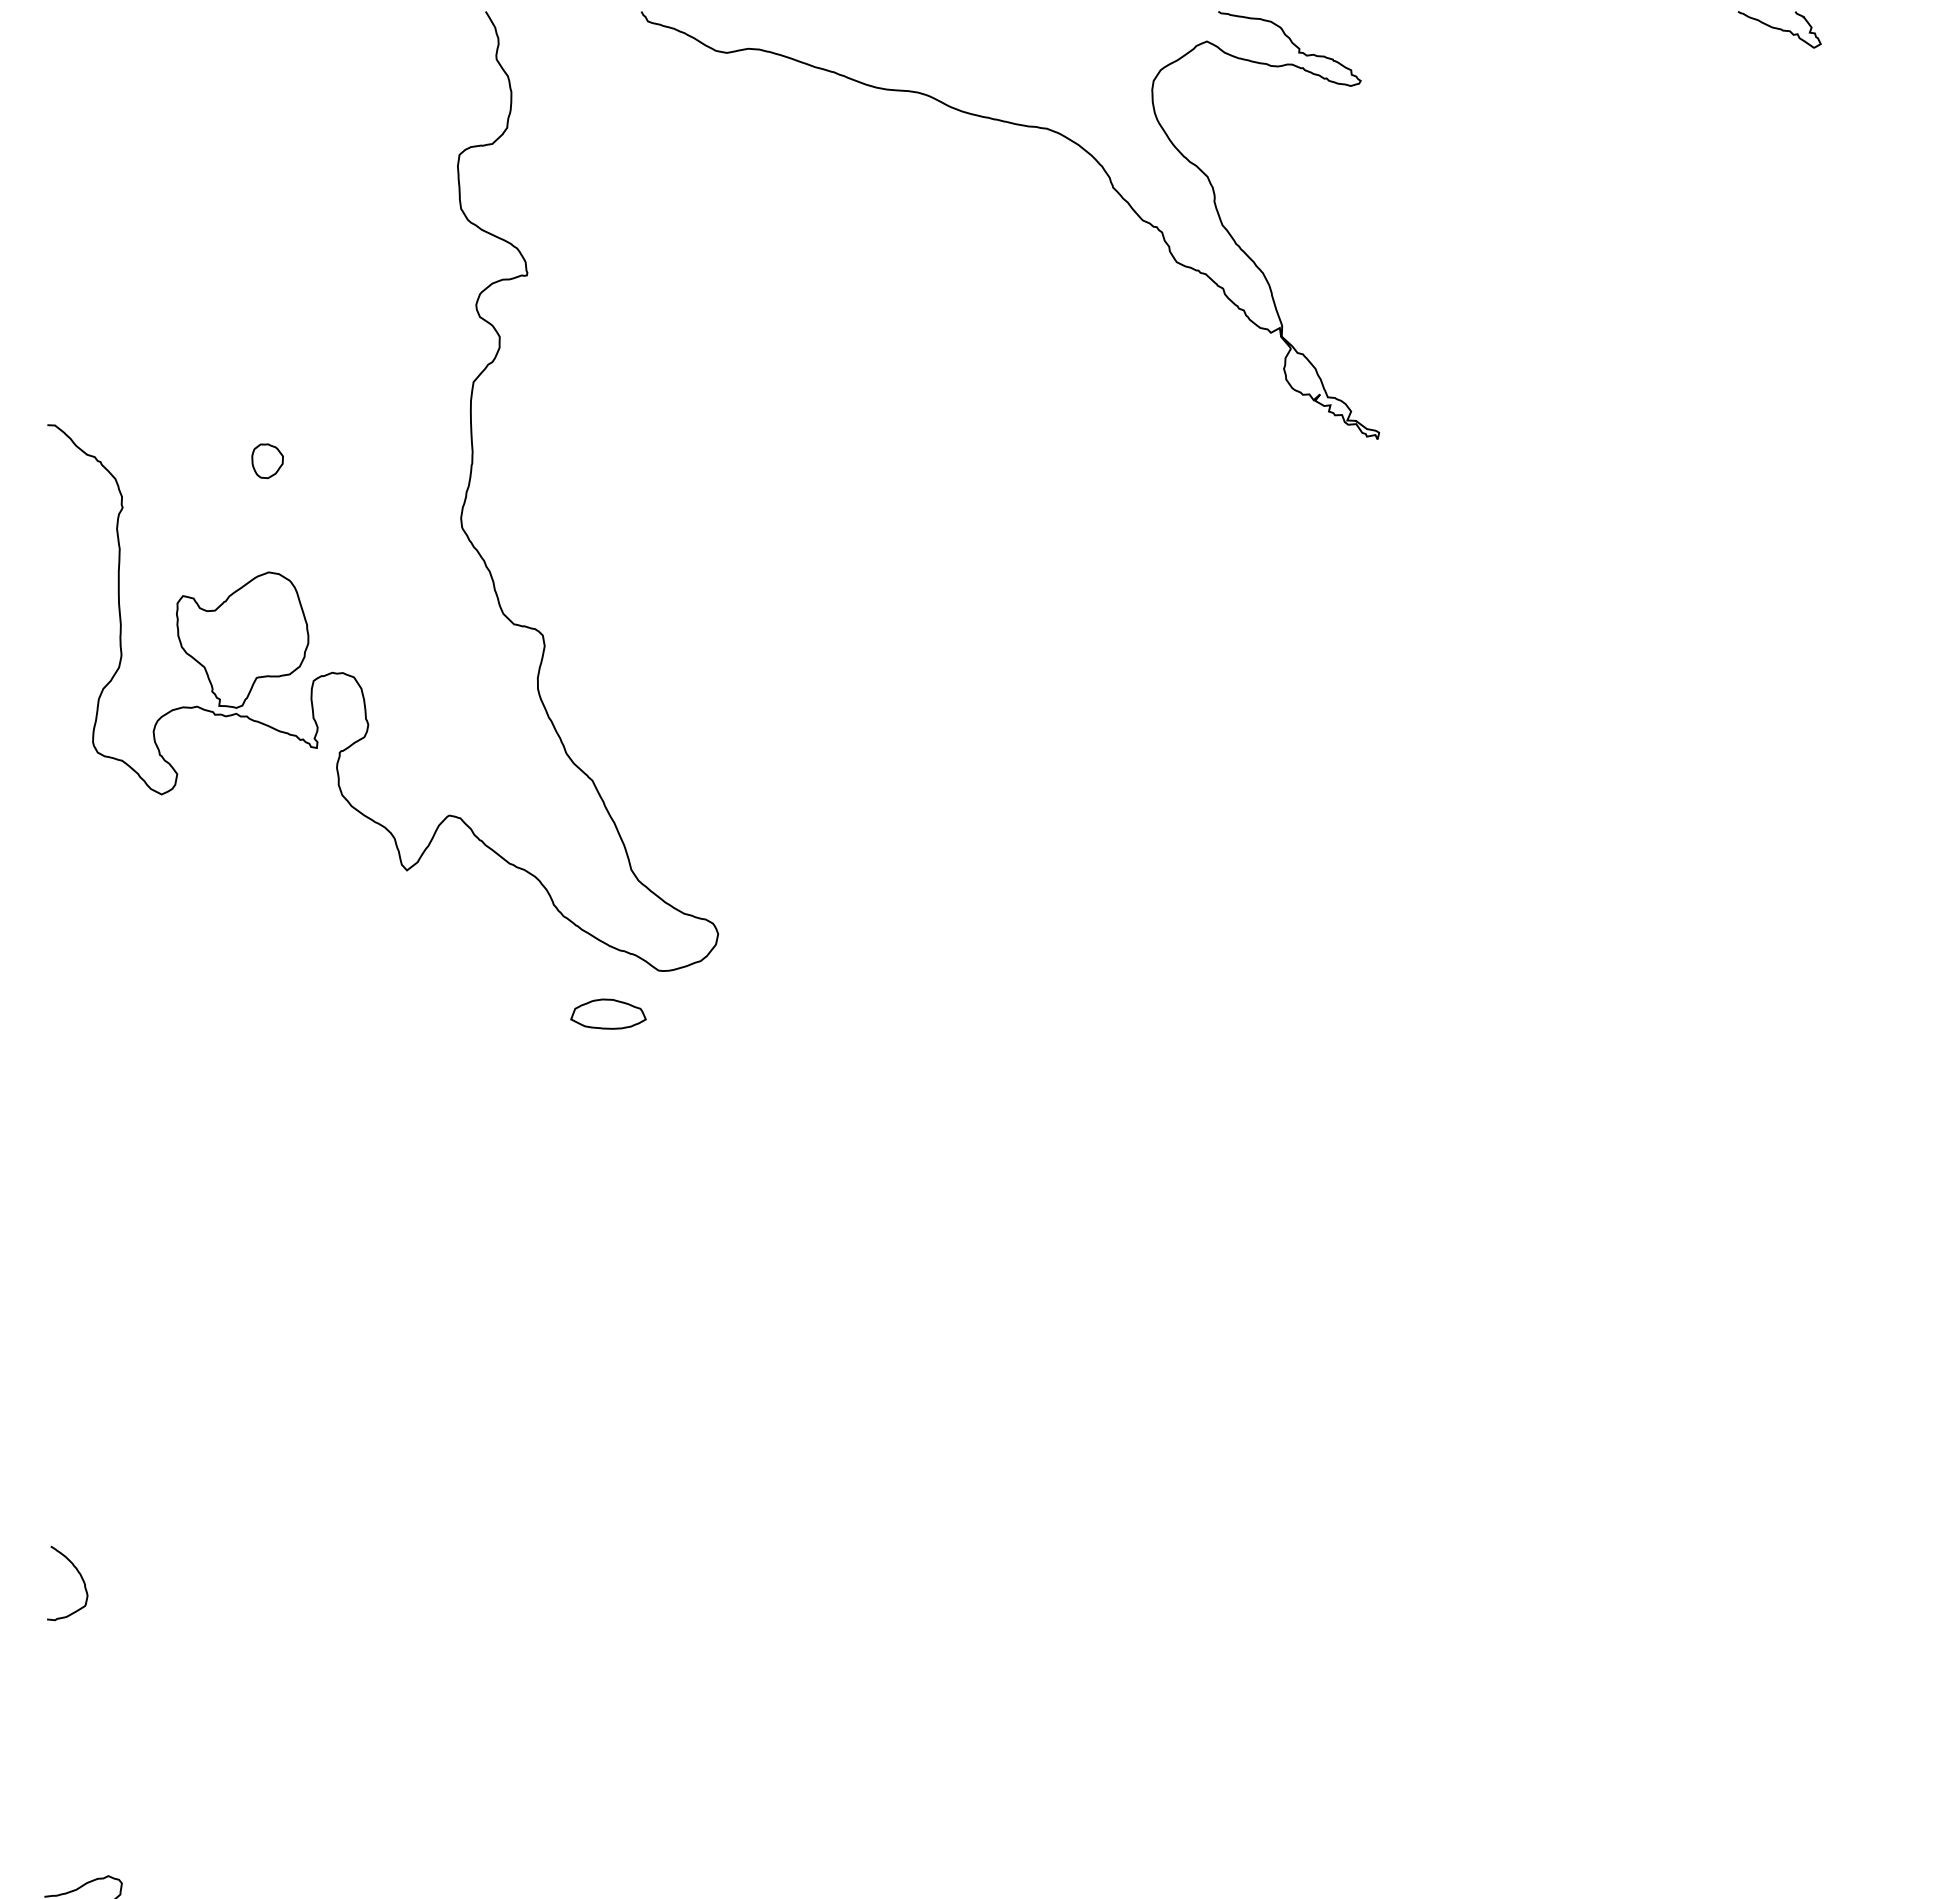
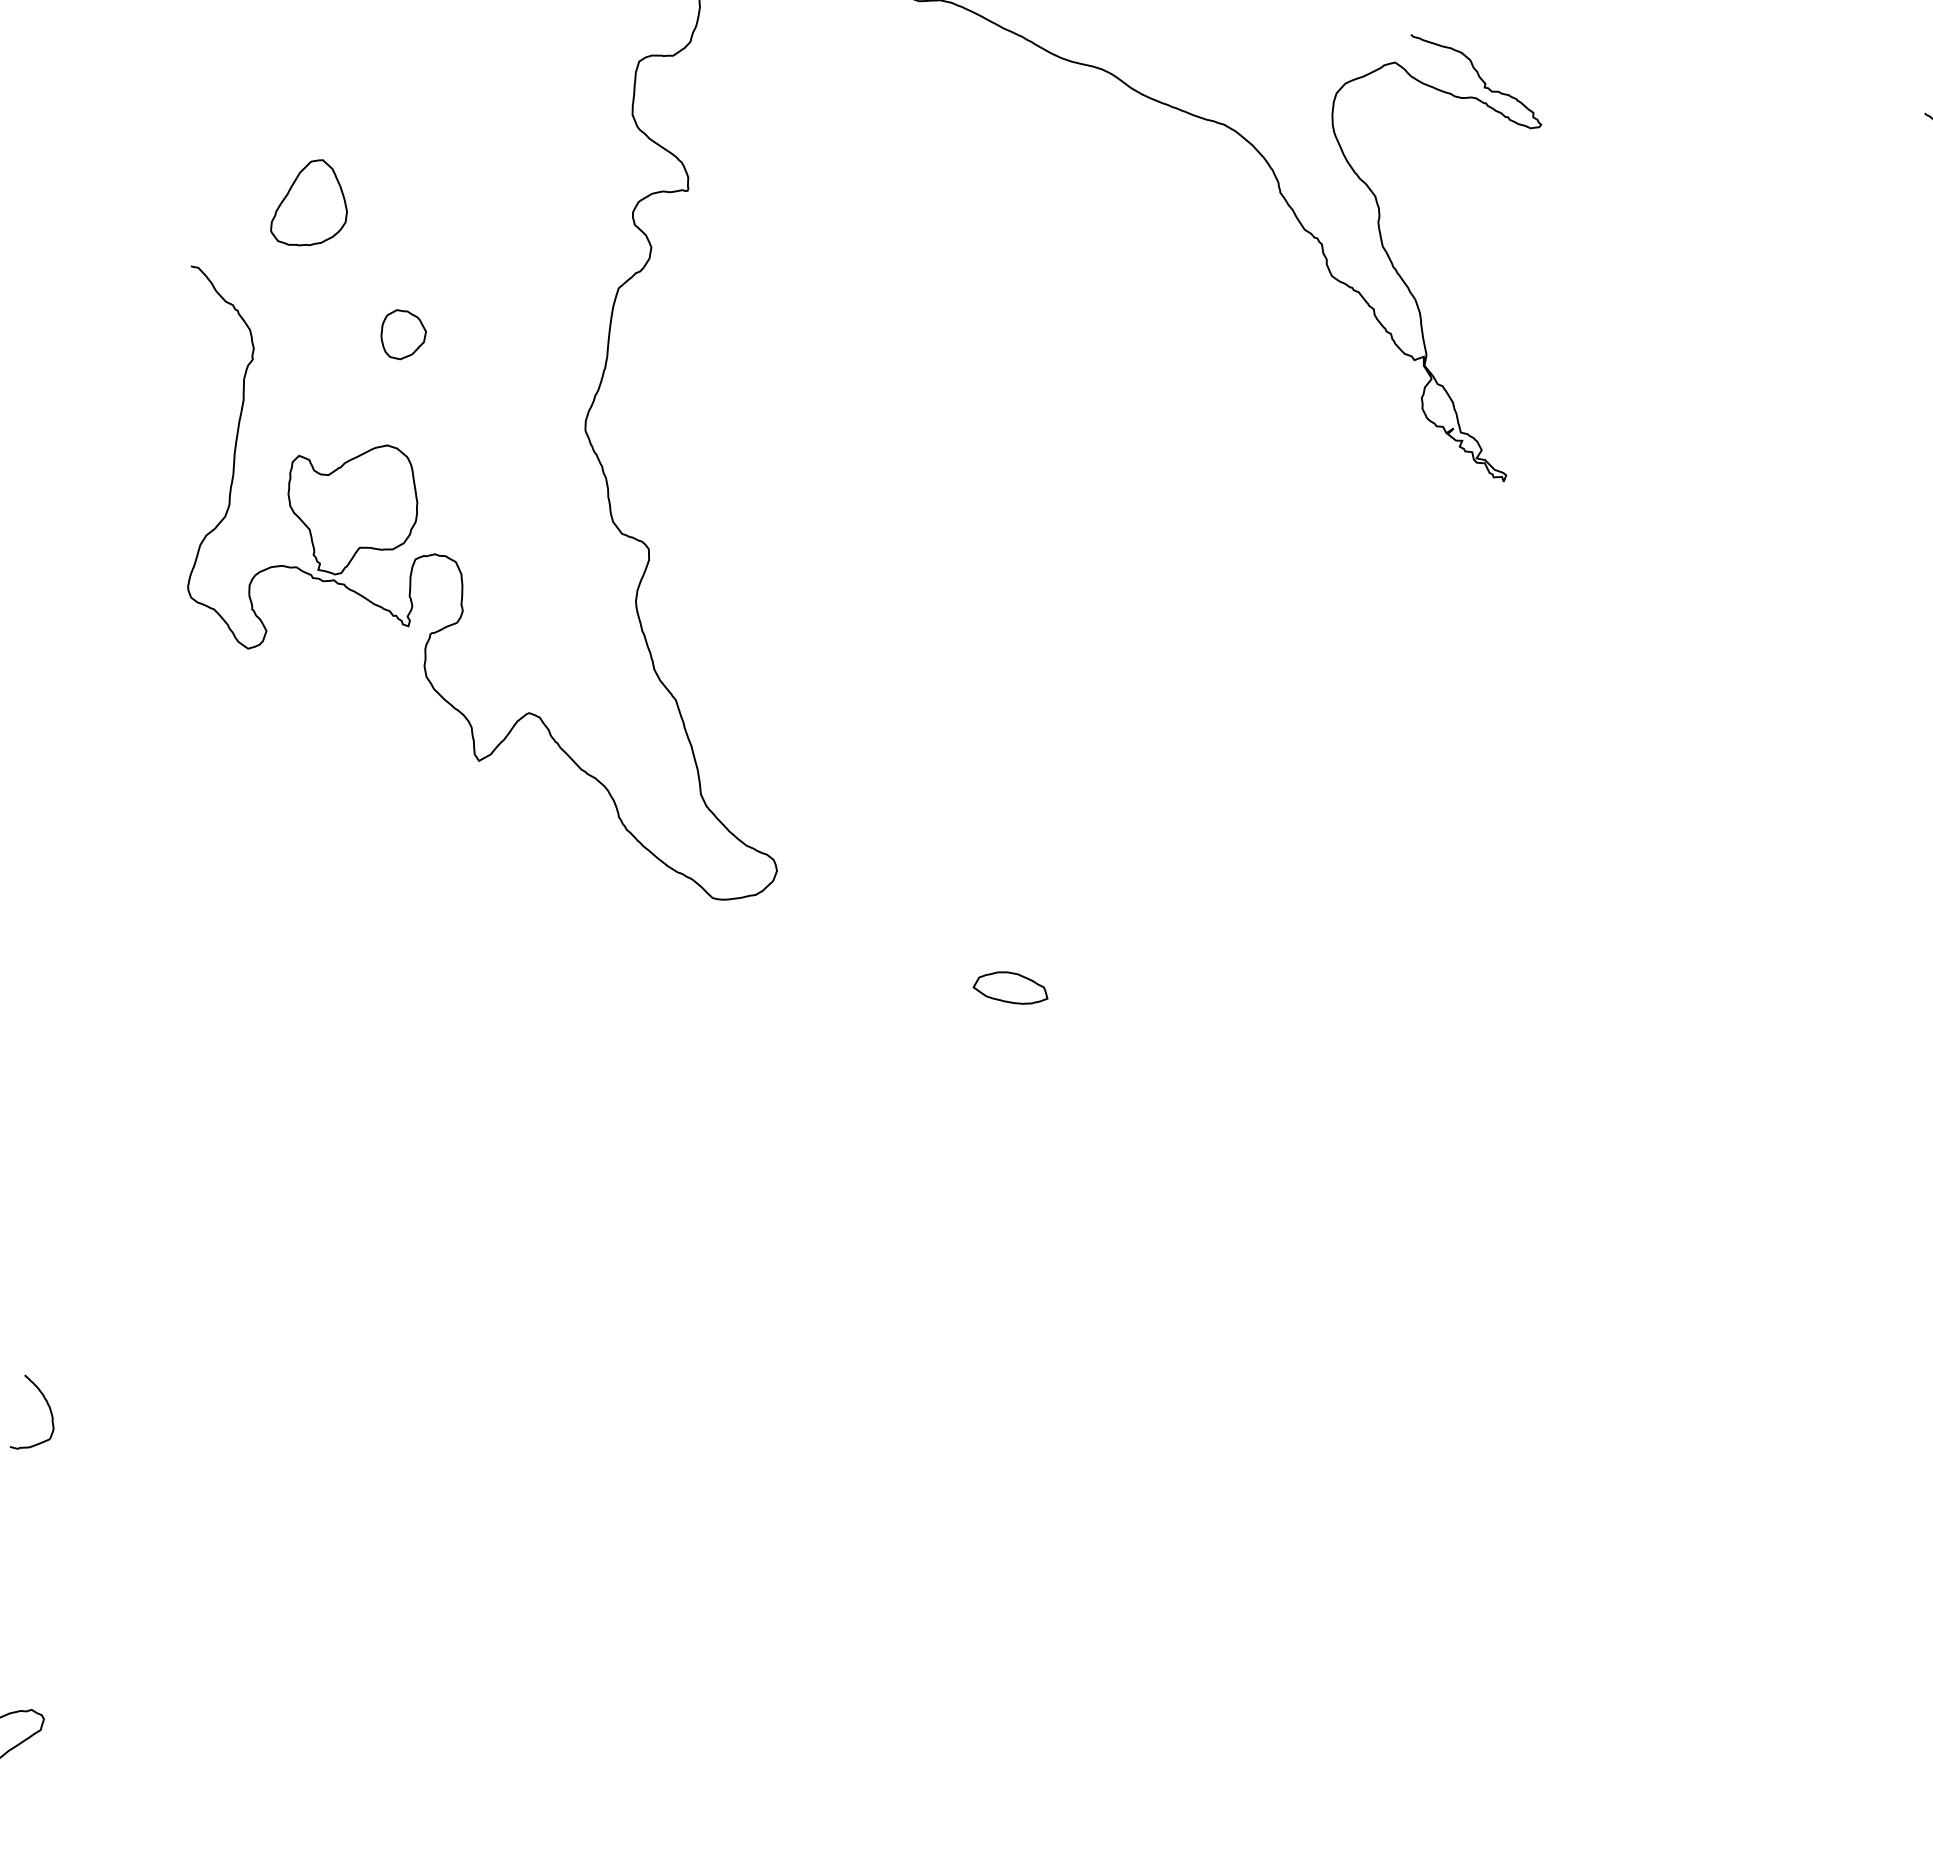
part: (156, 344) -> (310, 203), added
part: (267, 461) -> (402, 335), size x1.43
part: (608, 1013) -> (1011, 987), moved

